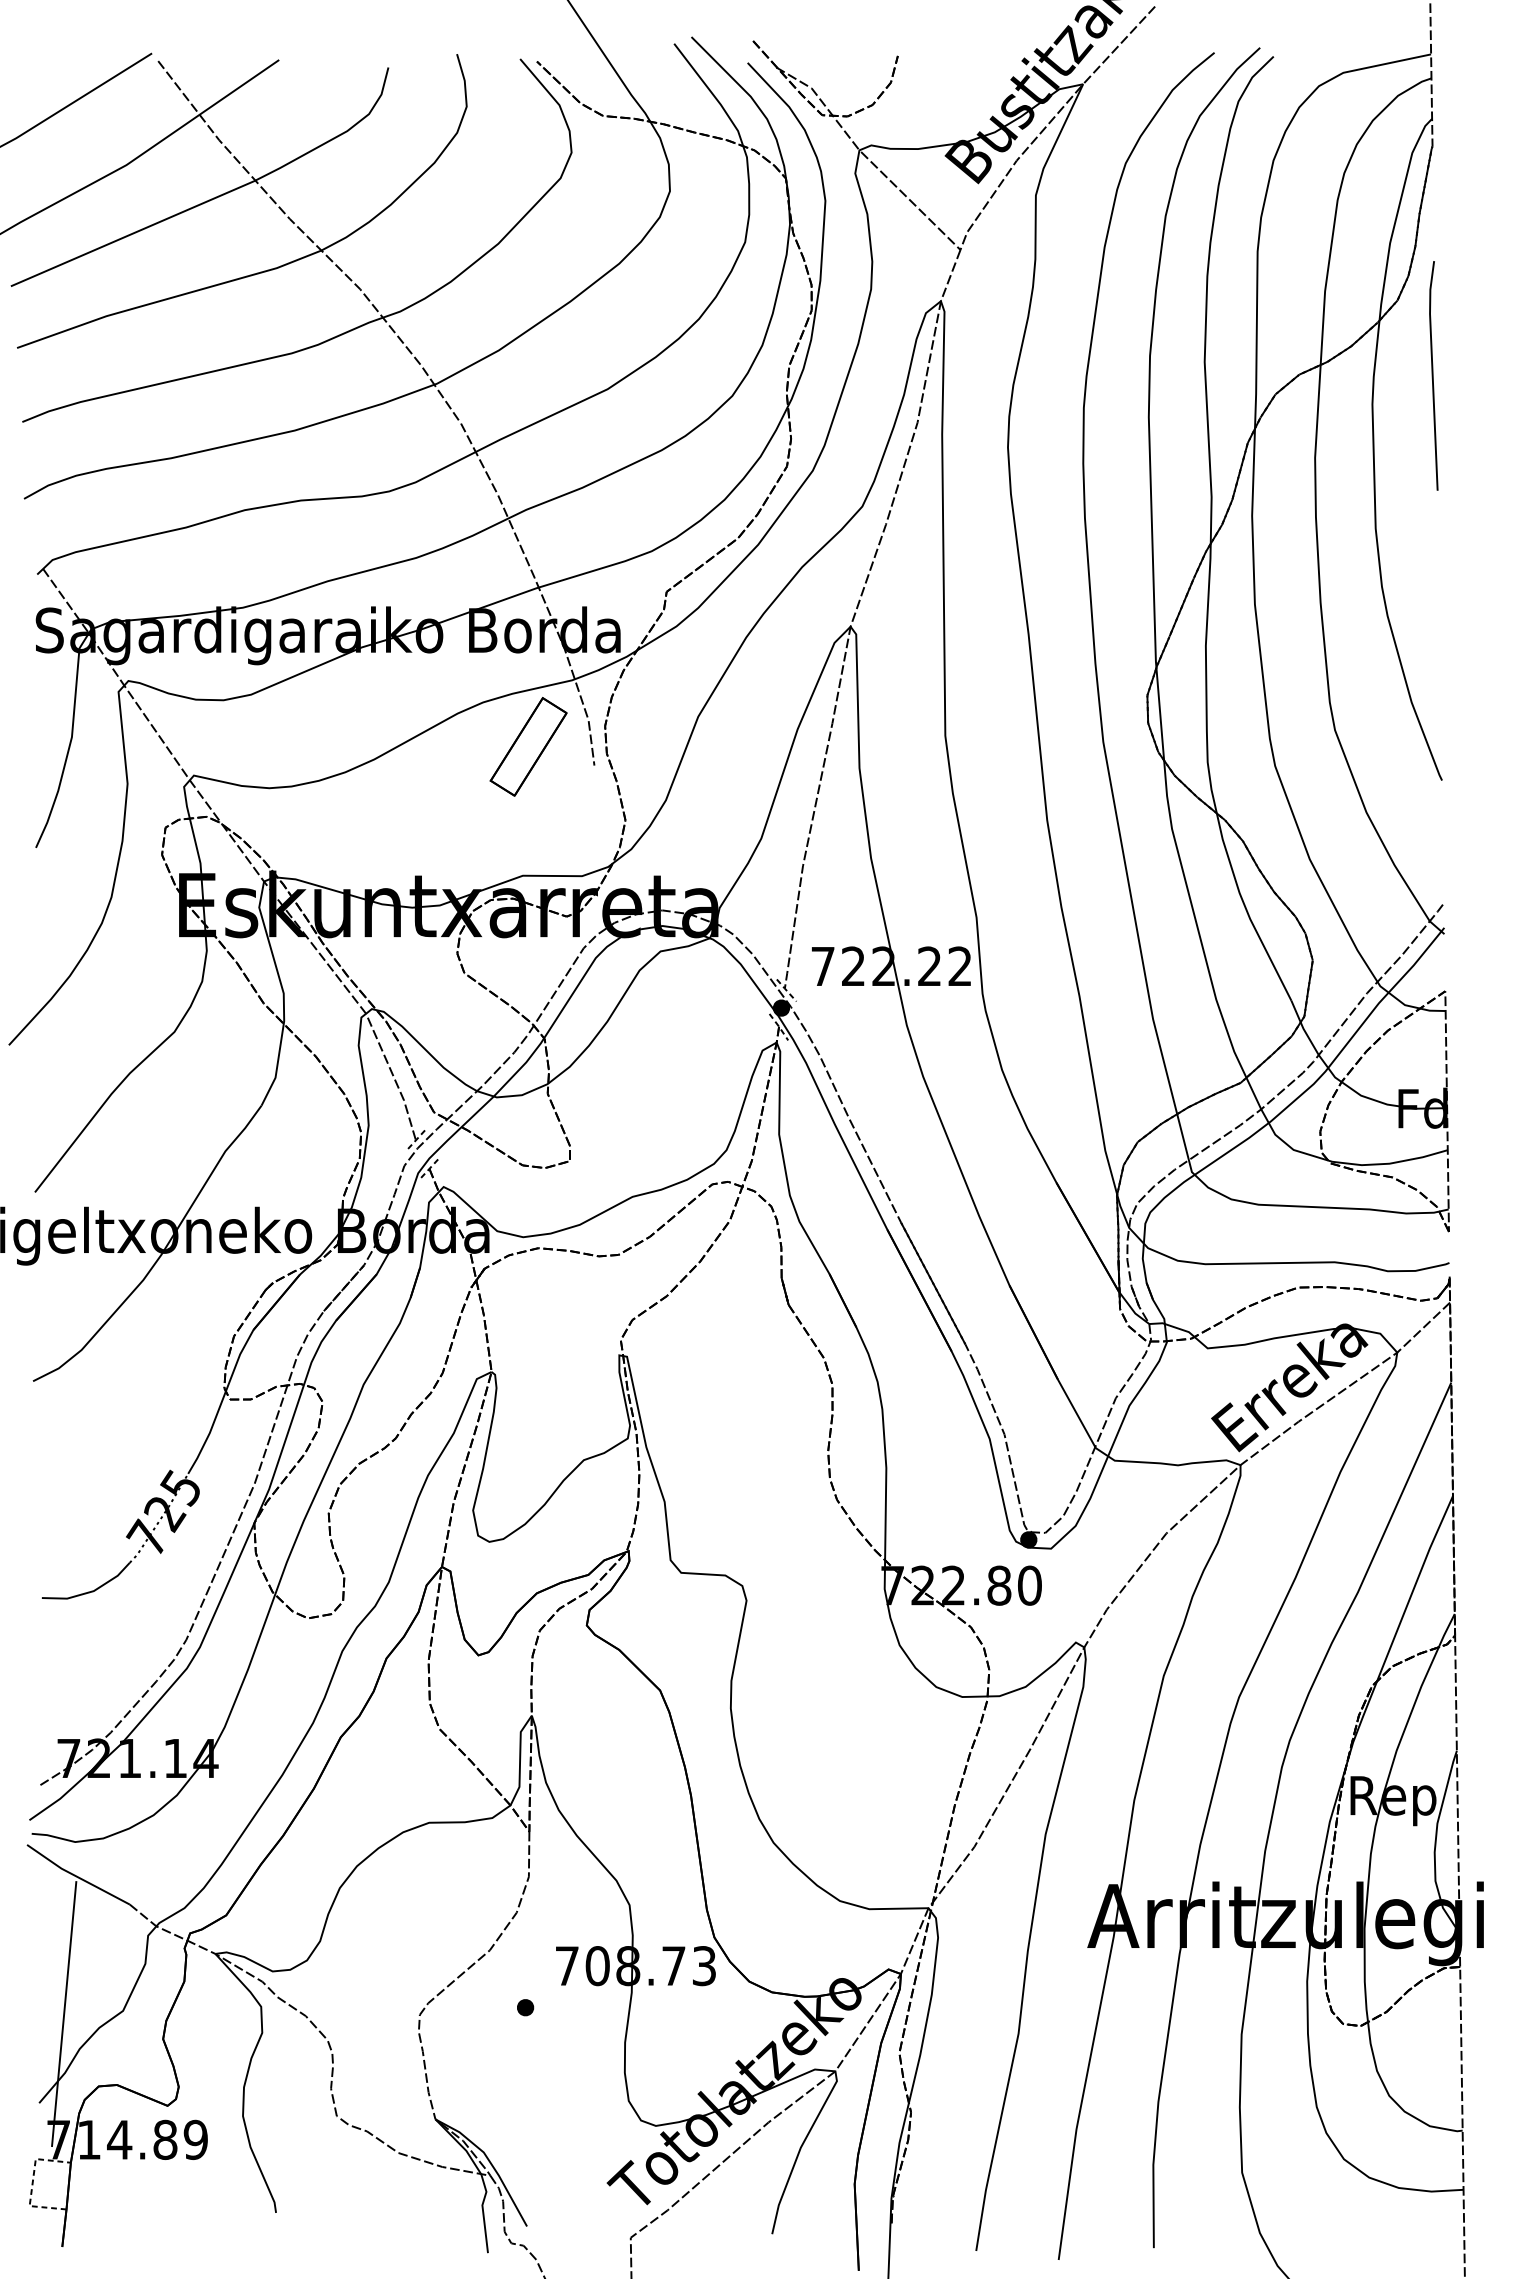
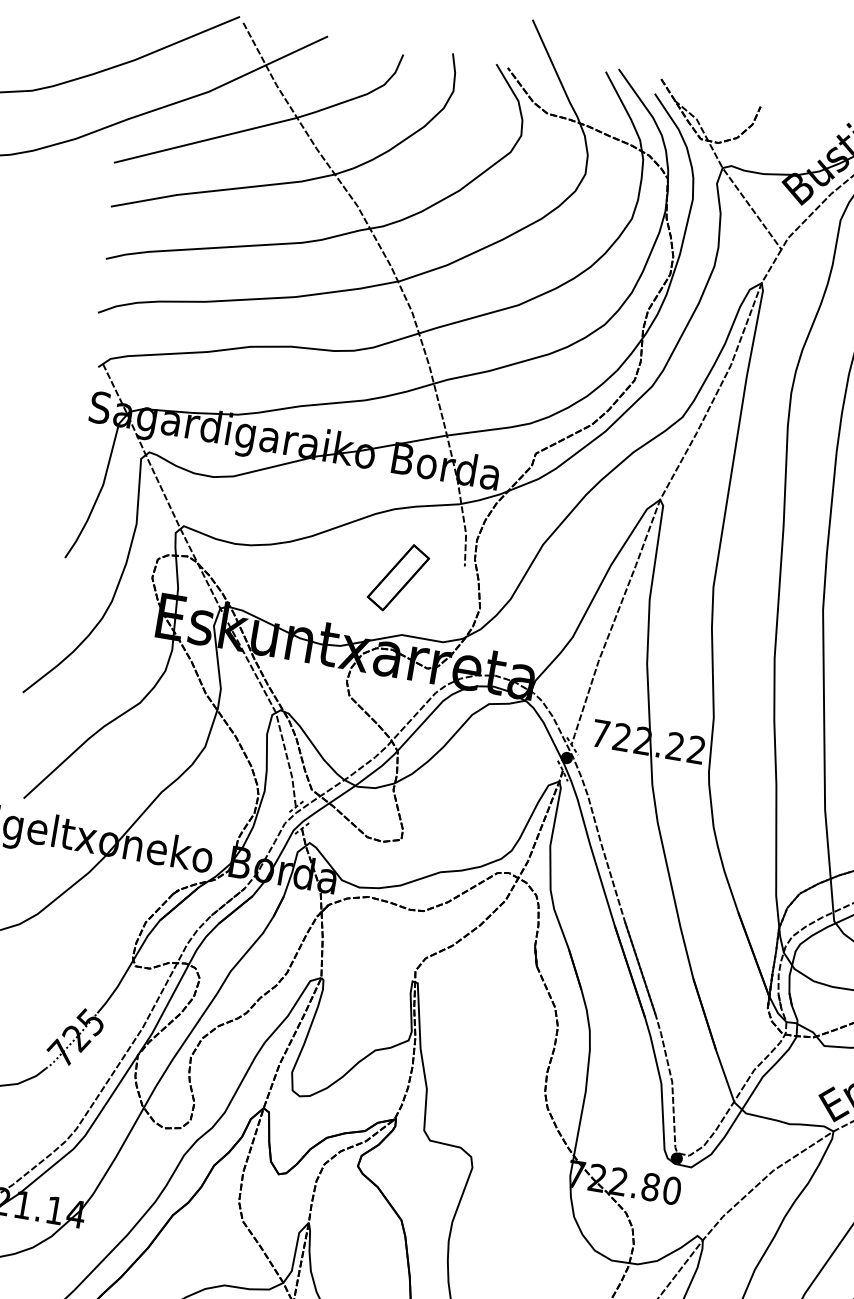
part: (528, 746) -> (398, 577), moved

